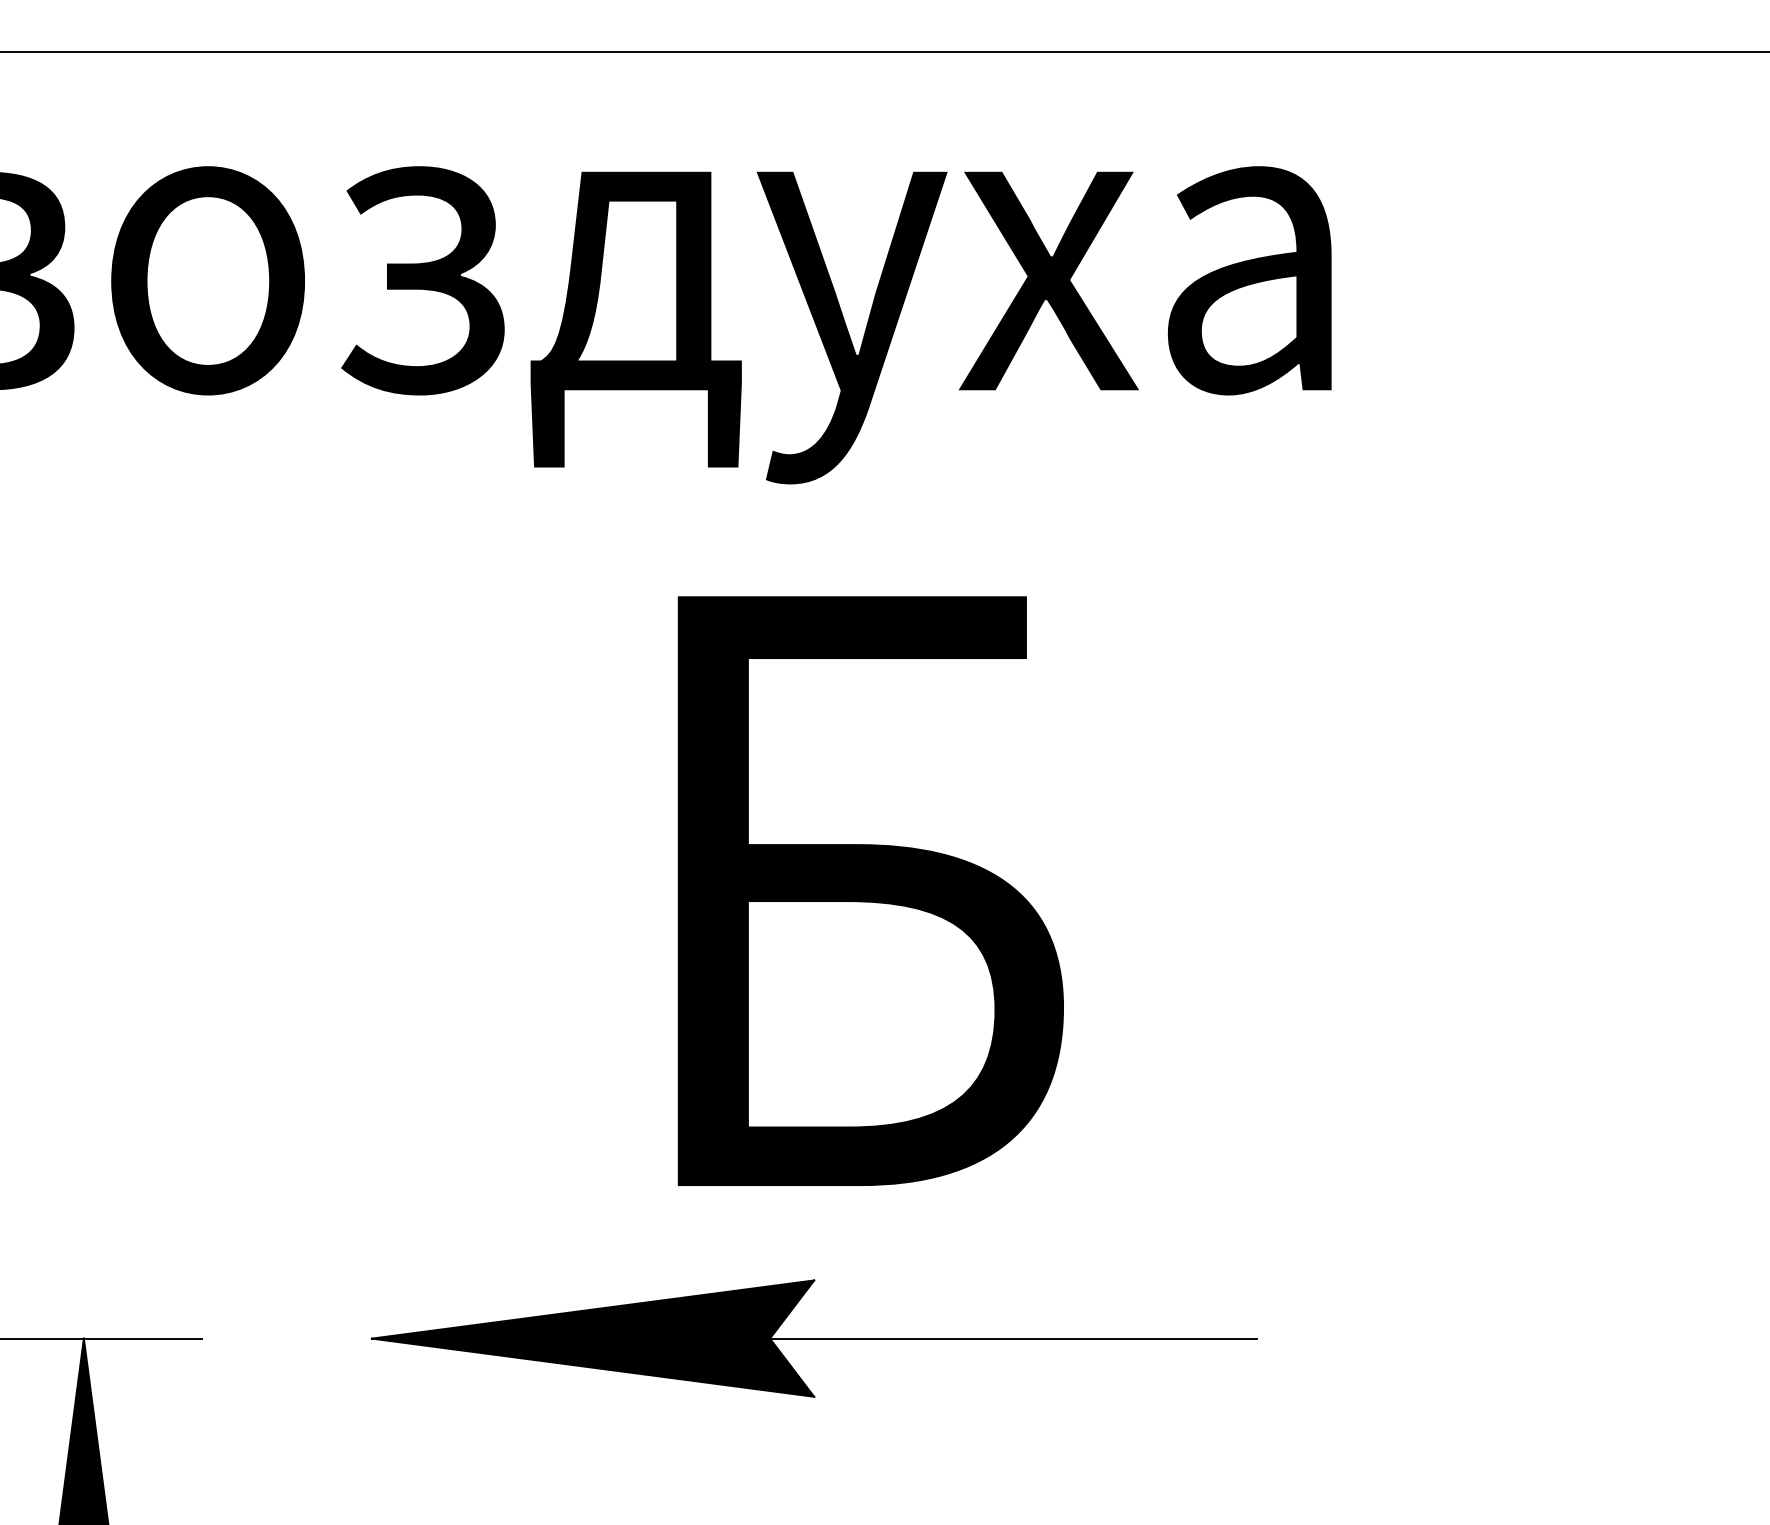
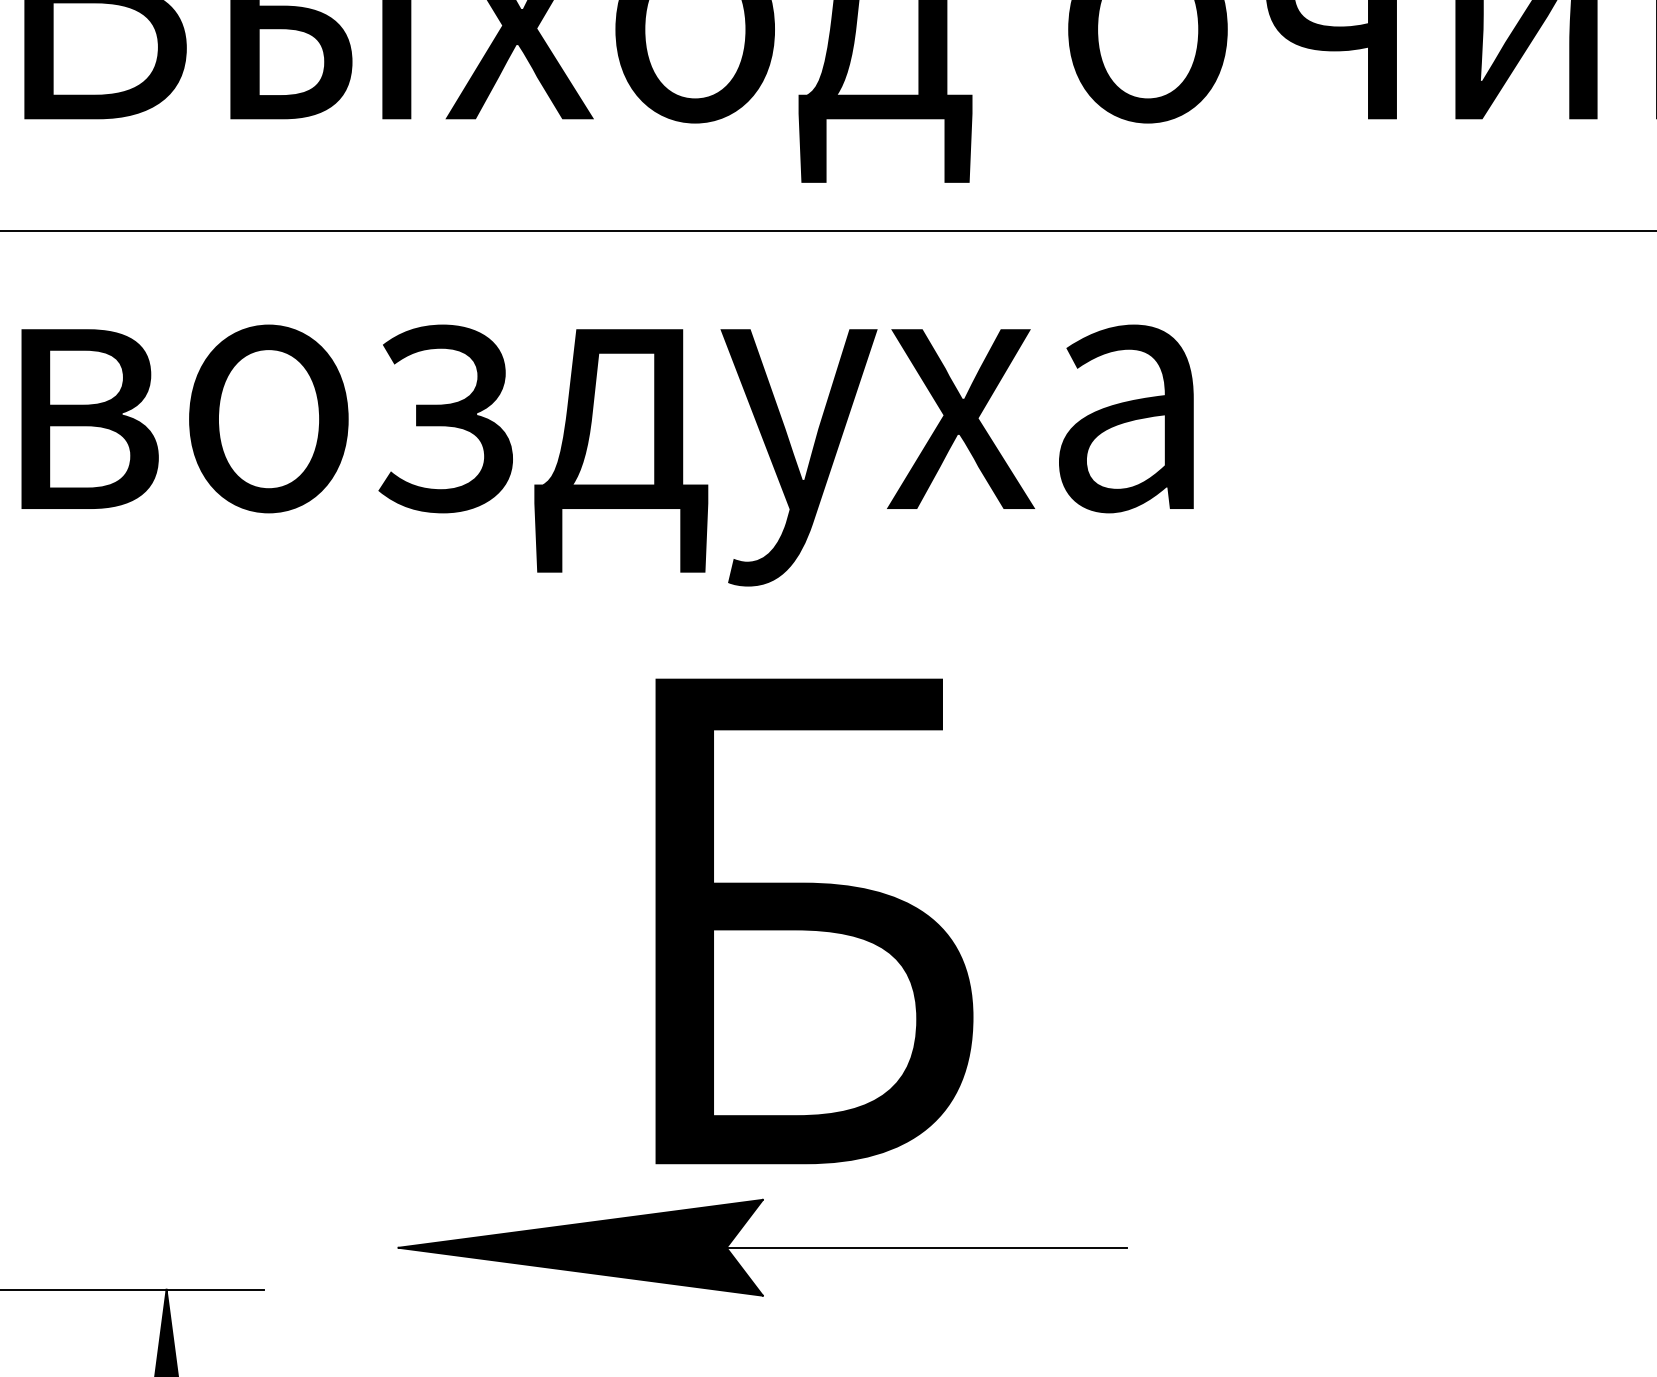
part: (813, 1338) -> (762, 1247), moved

